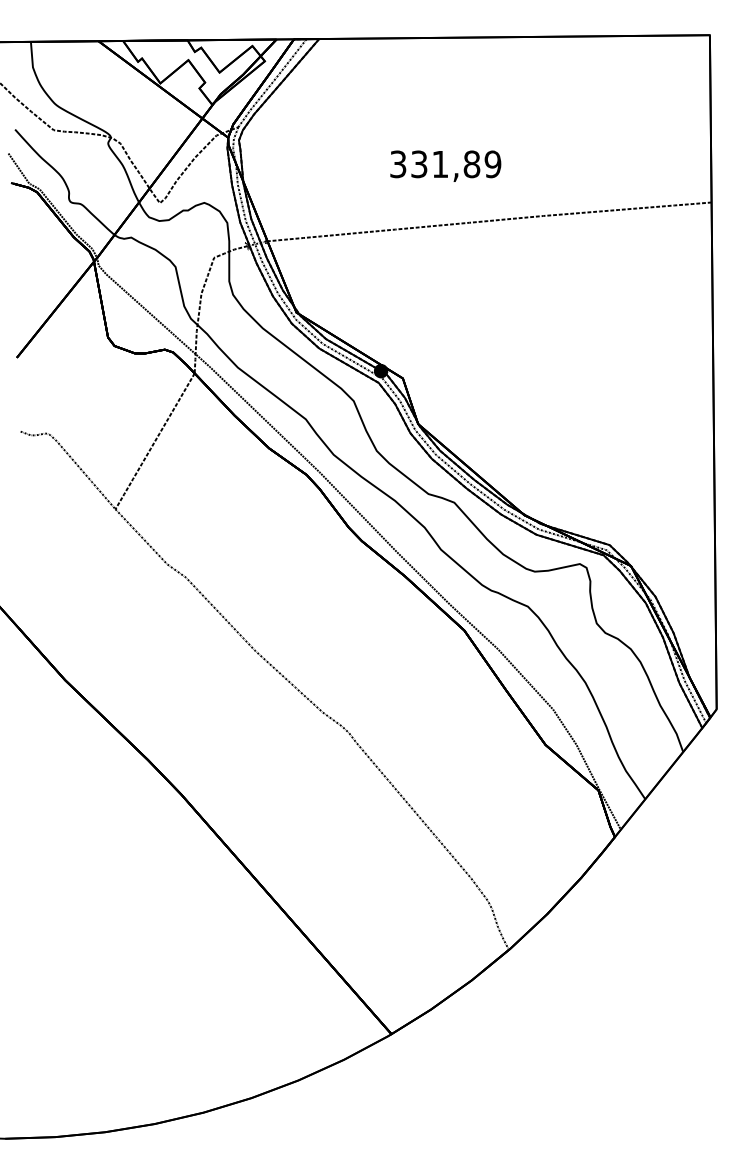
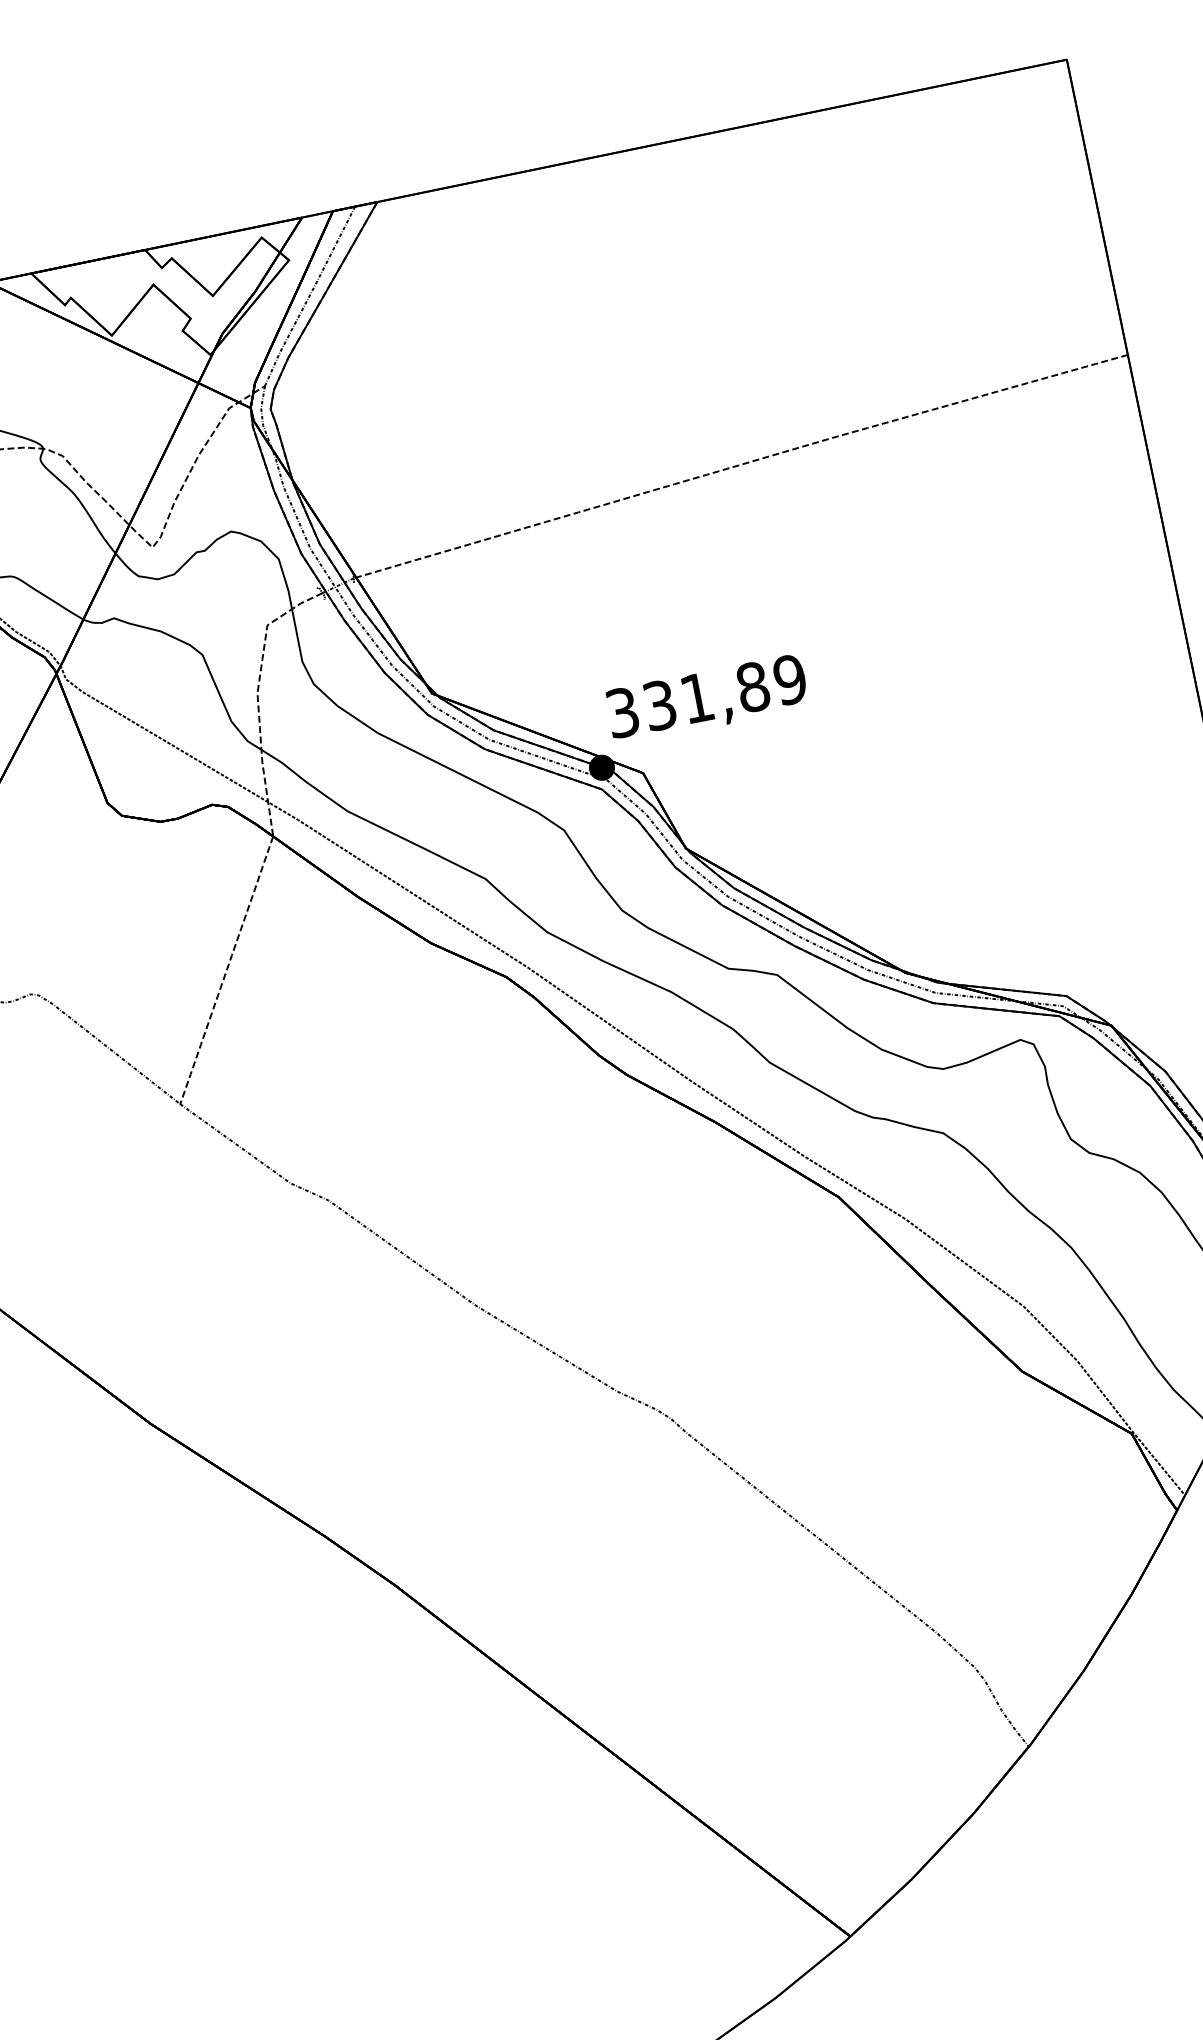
text: (445, 165) -> (706, 698), moved

